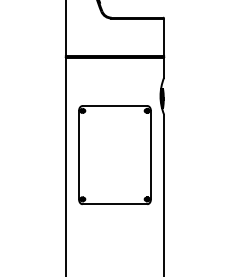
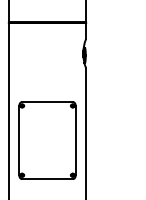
part: (114, 154) -> (47, 140), moved

